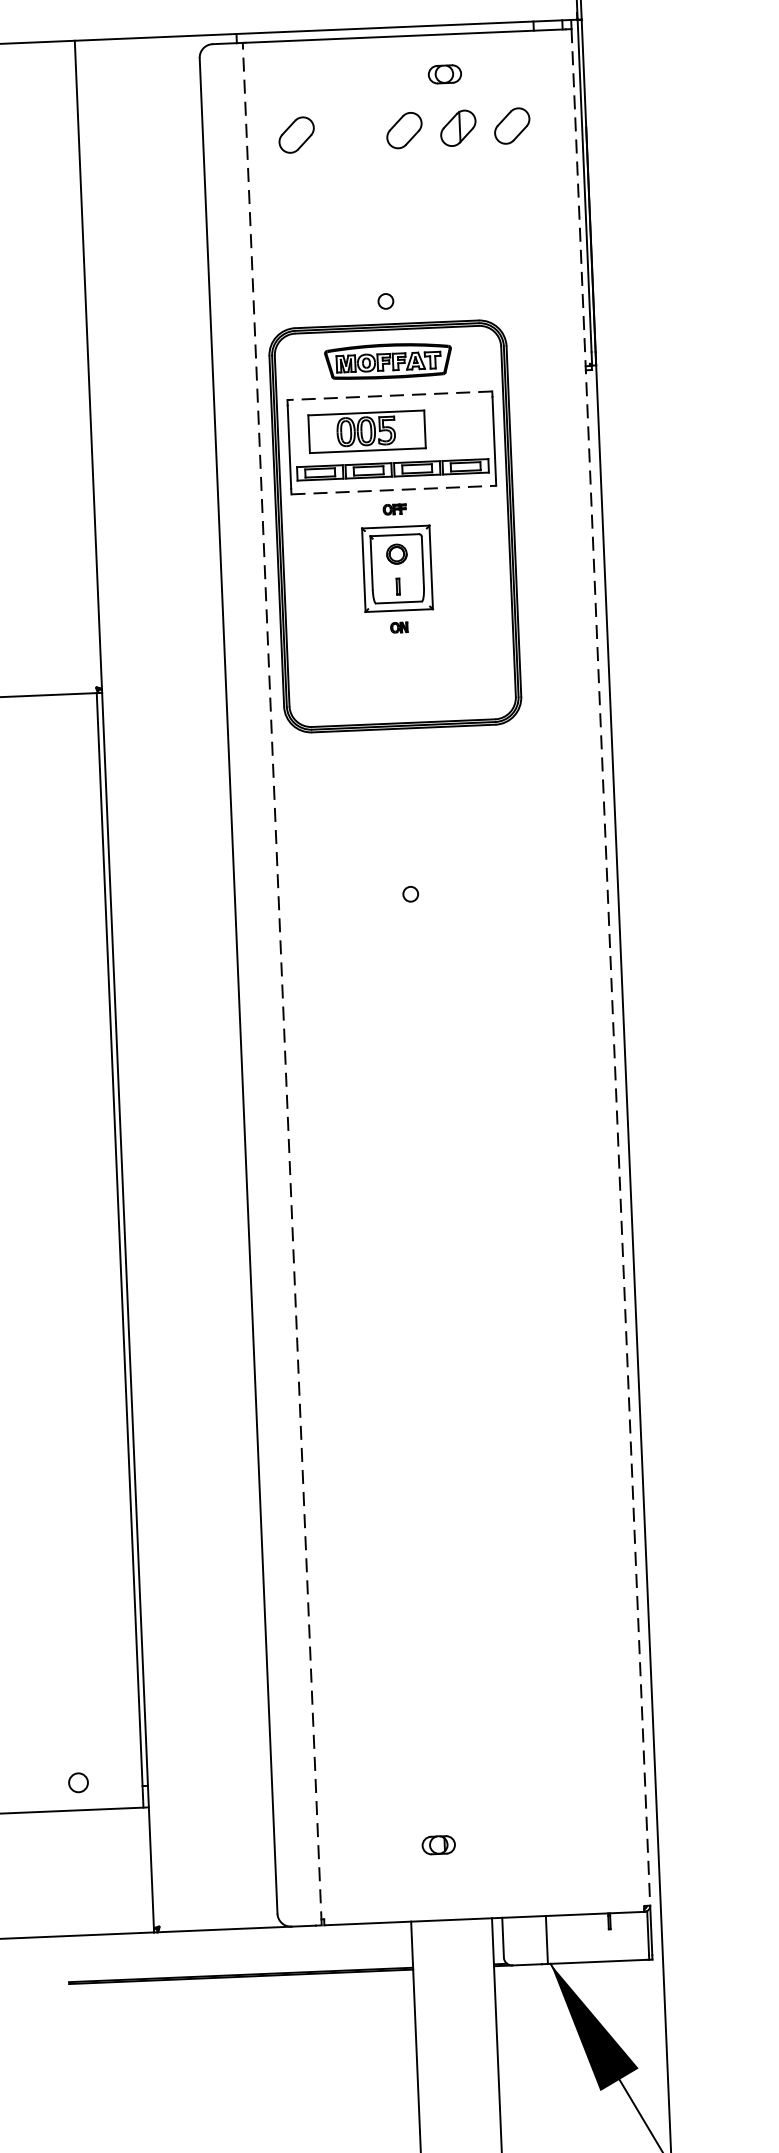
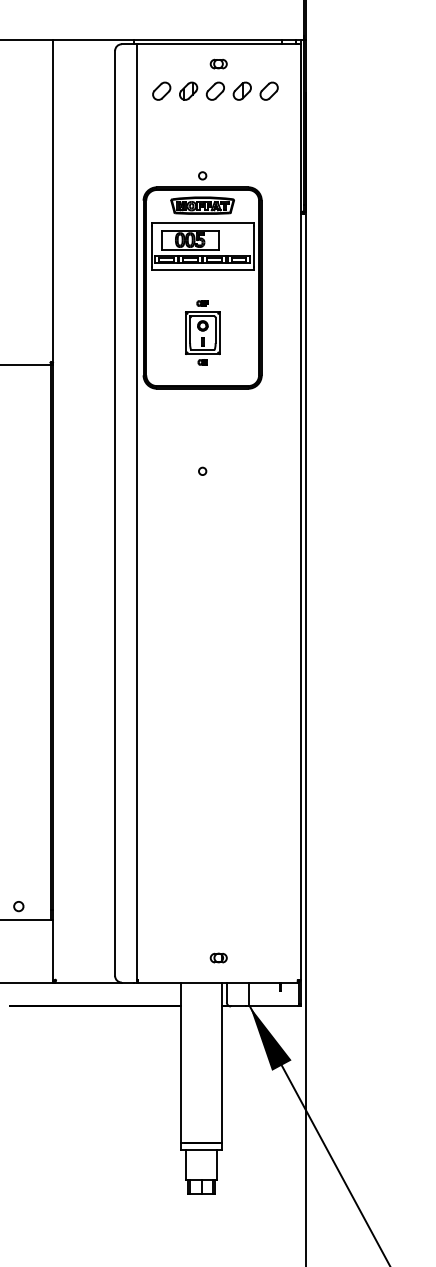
part: (444, 73) -> (218, 63), moved
part: (350, 131) -> (188, 90), added
line: (389, 394) -> (202, 222), dashed -> solid
line: (395, 489) -> (203, 269), dashed -> solid
part: (396, 567) -> (202, 332), moved
line: (610, 966) -> (300, 511), dashed -> solid
line: (281, 982) -> (136, 512), dashed -> solid
part: (438, 1843) -> (218, 957), moved

